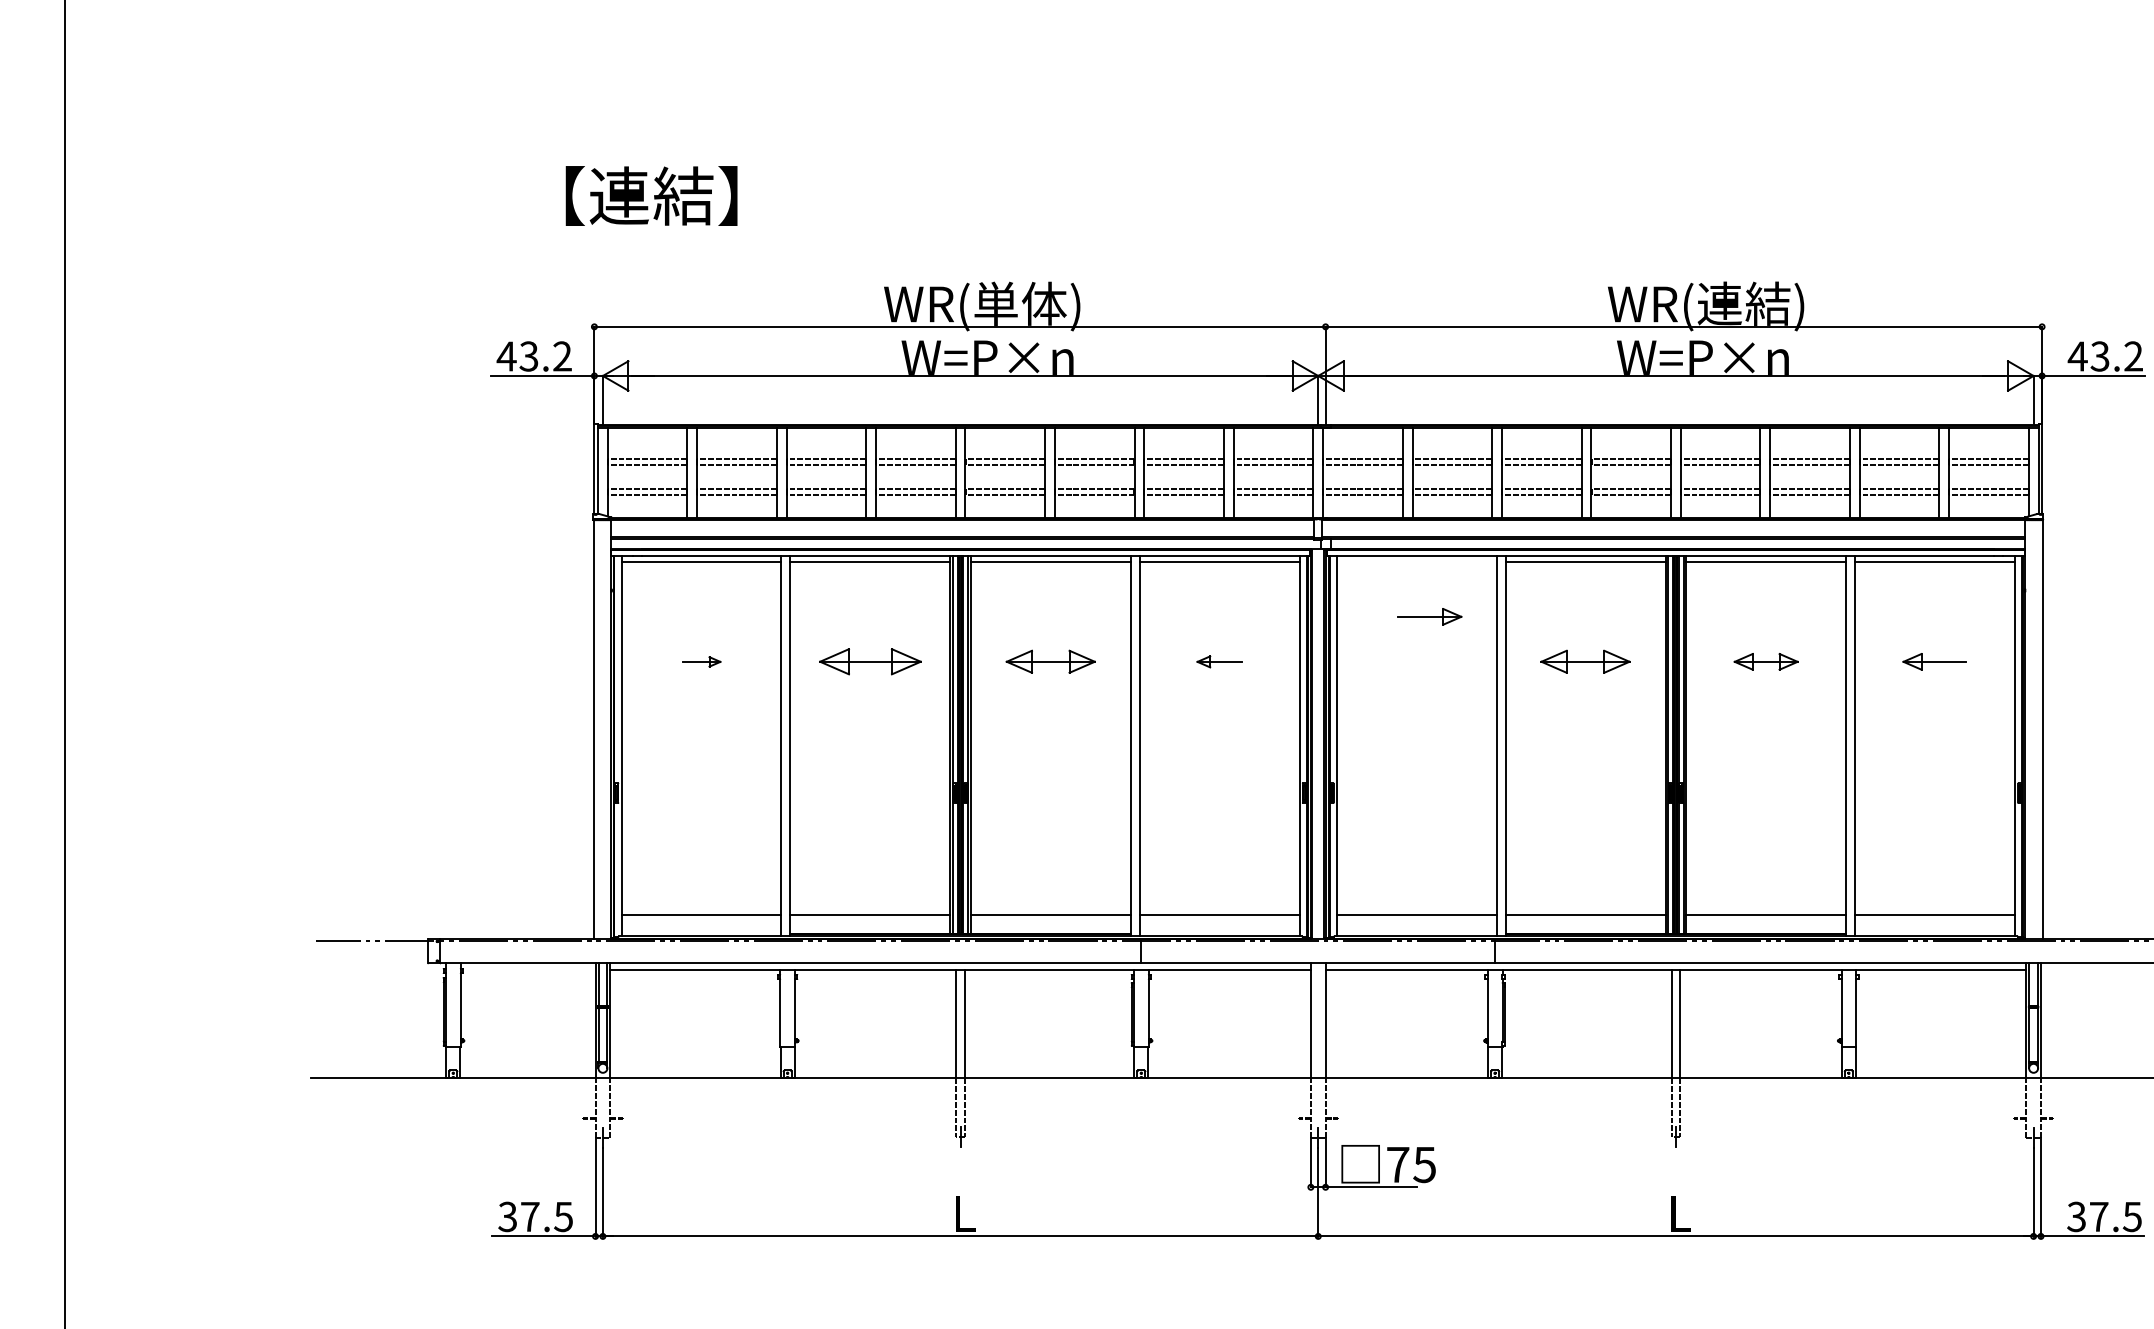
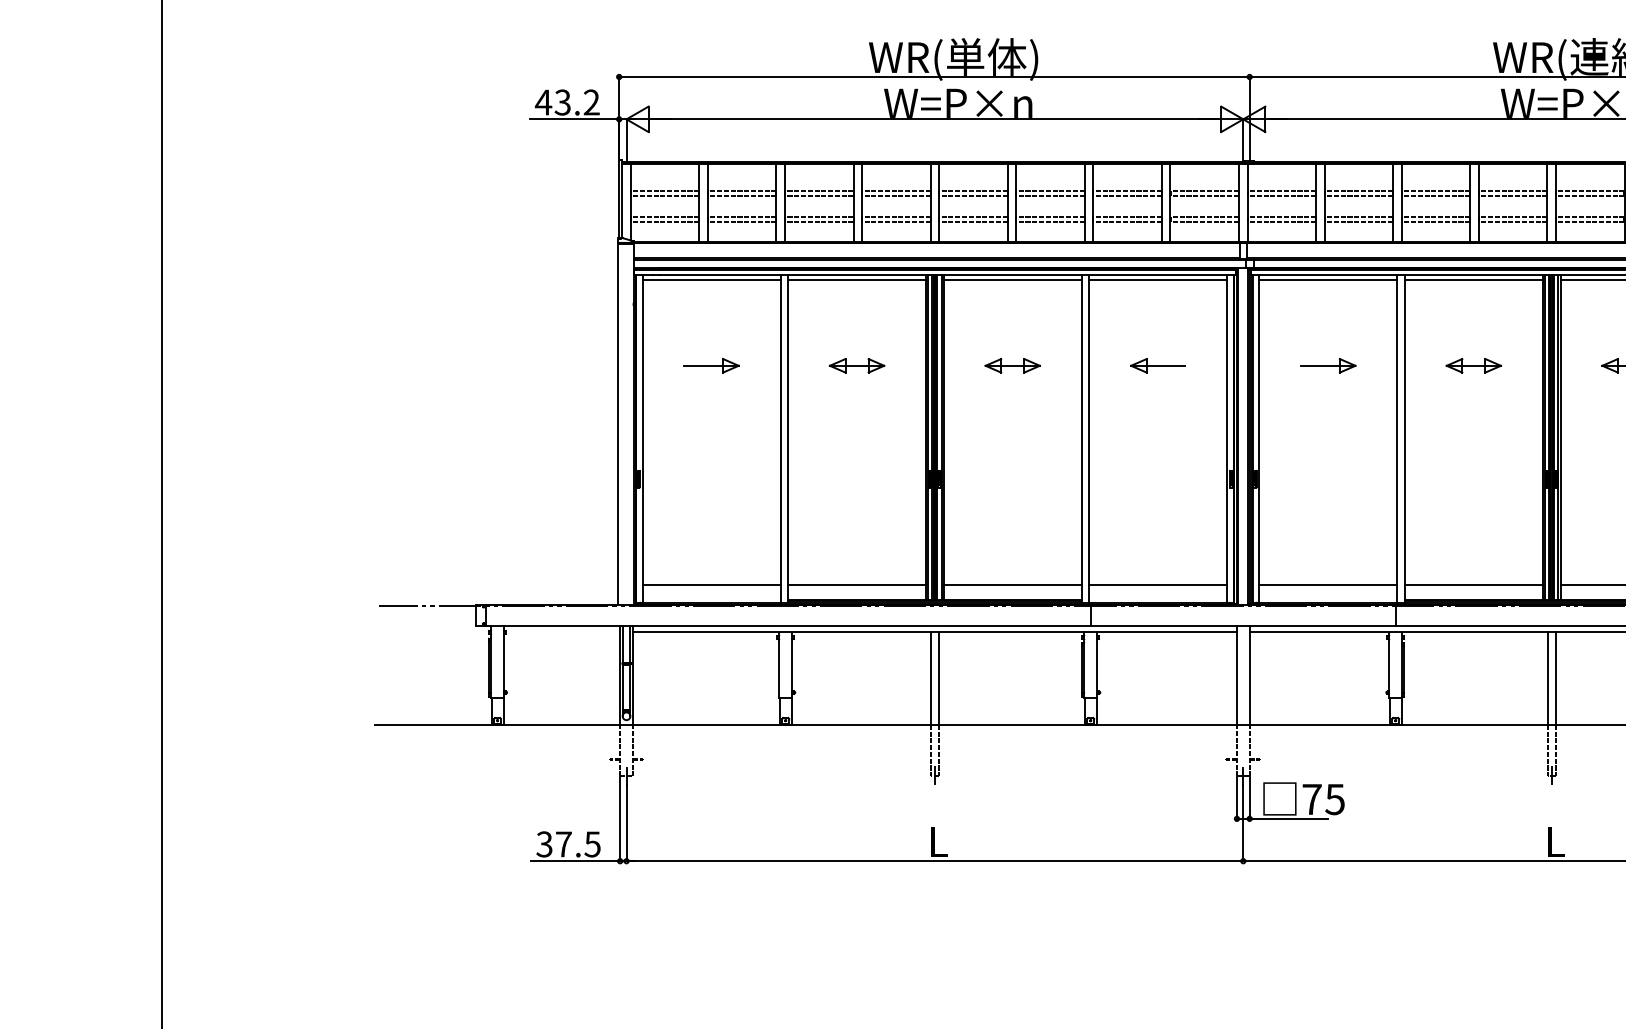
line: (1416, 562) -> (1328, 280), added
part: (1429, 616) -> (1328, 365), moved
part: (701, 661) -> (711, 365), size x1.67
part: (869, 661) -> (856, 365), size x0.62
part: (1050, 661) -> (1012, 365), size x0.71
part: (1219, 661) -> (1158, 365), size x1.43
part: (1585, 661) -> (1473, 365), size x0.71

